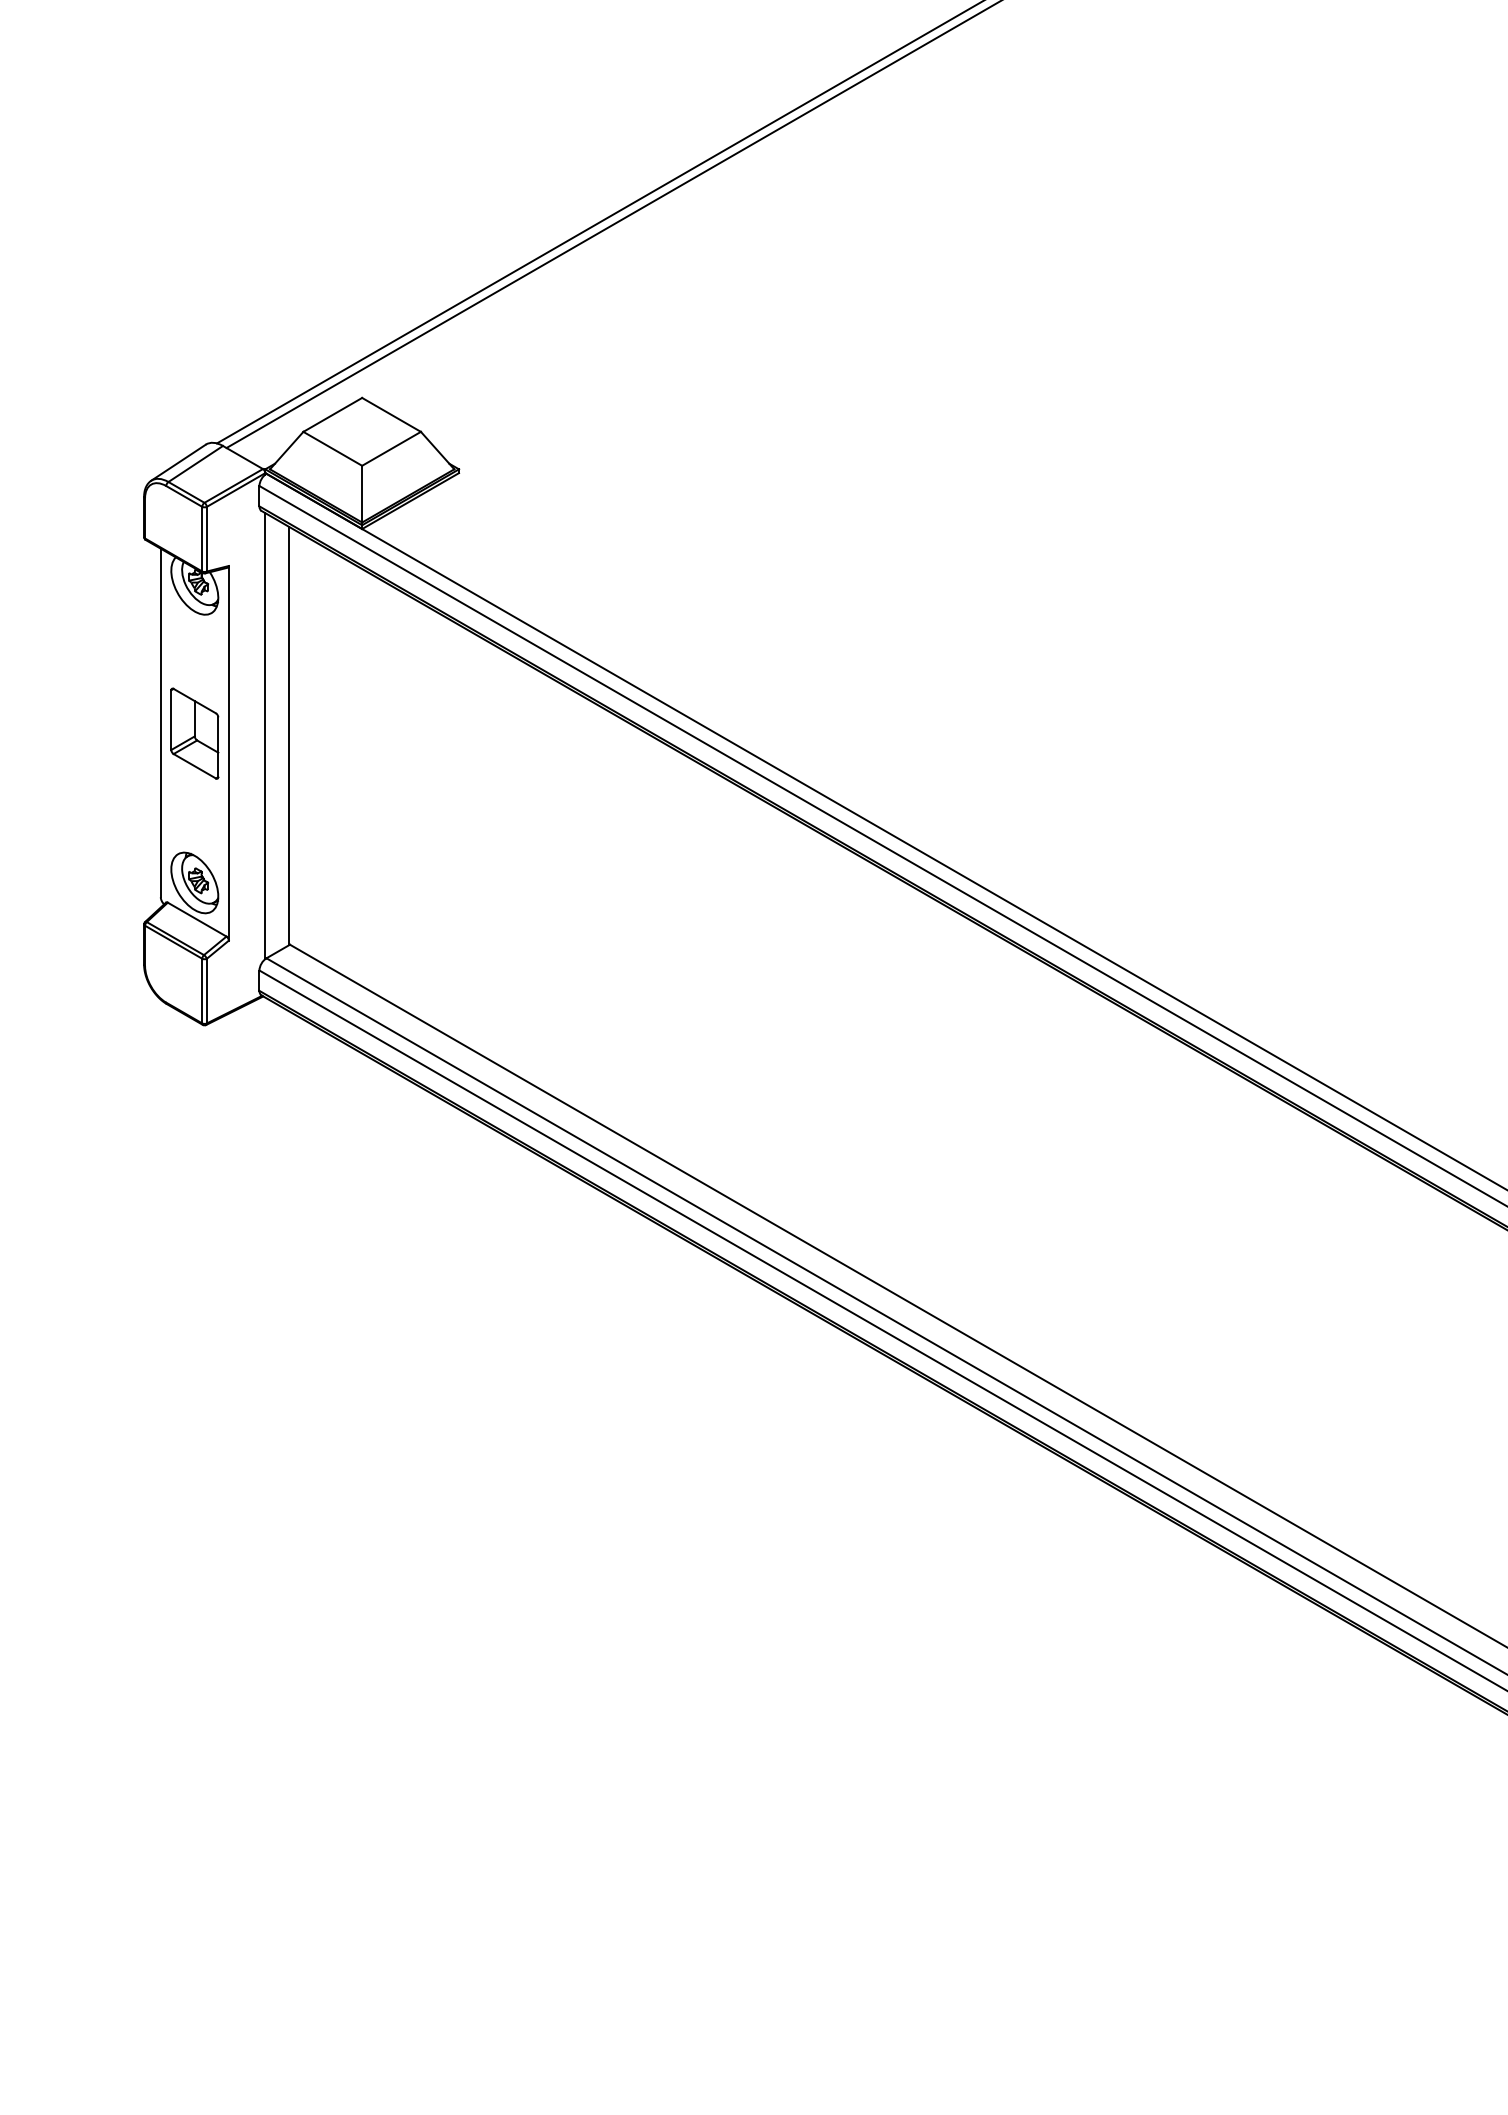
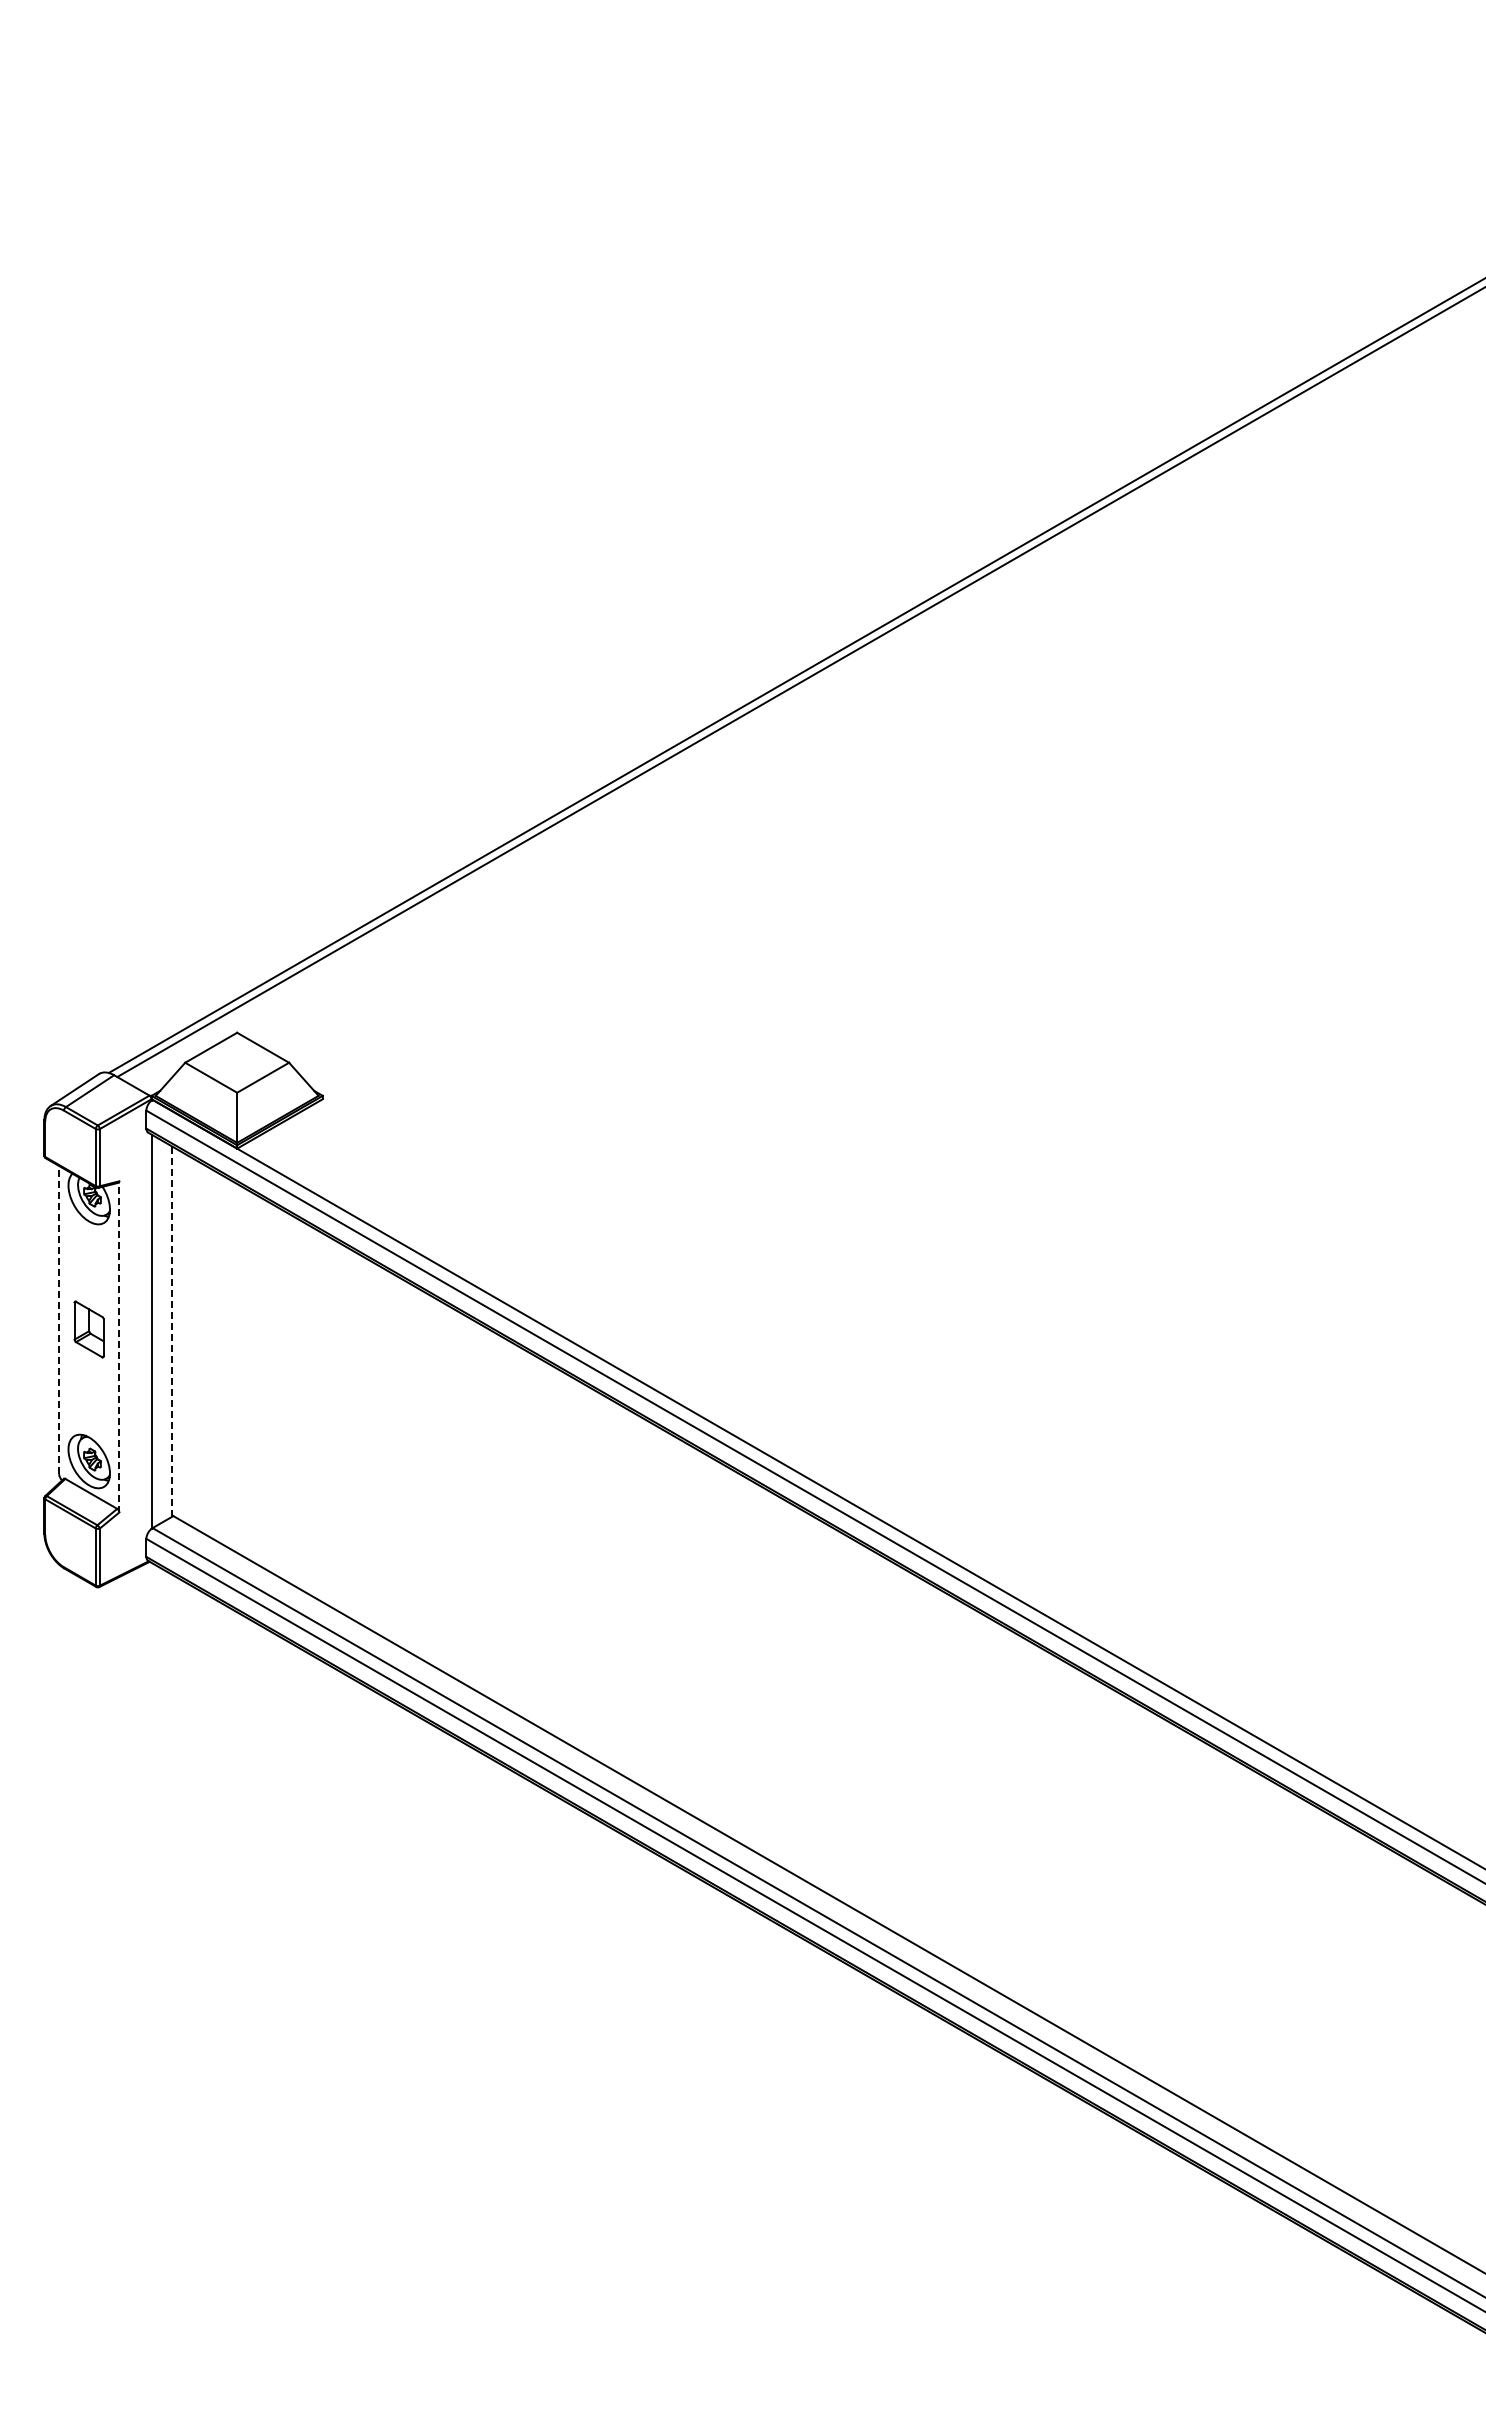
line: (161, 722) -> (59, 1319), solid -> dashed
part: (193, 733) -> (88, 1329), size x0.7
line: (289, 735) -> (172, 1331), solid -> dashed
line: (229, 752) -> (119, 1346), solid -> dashed

